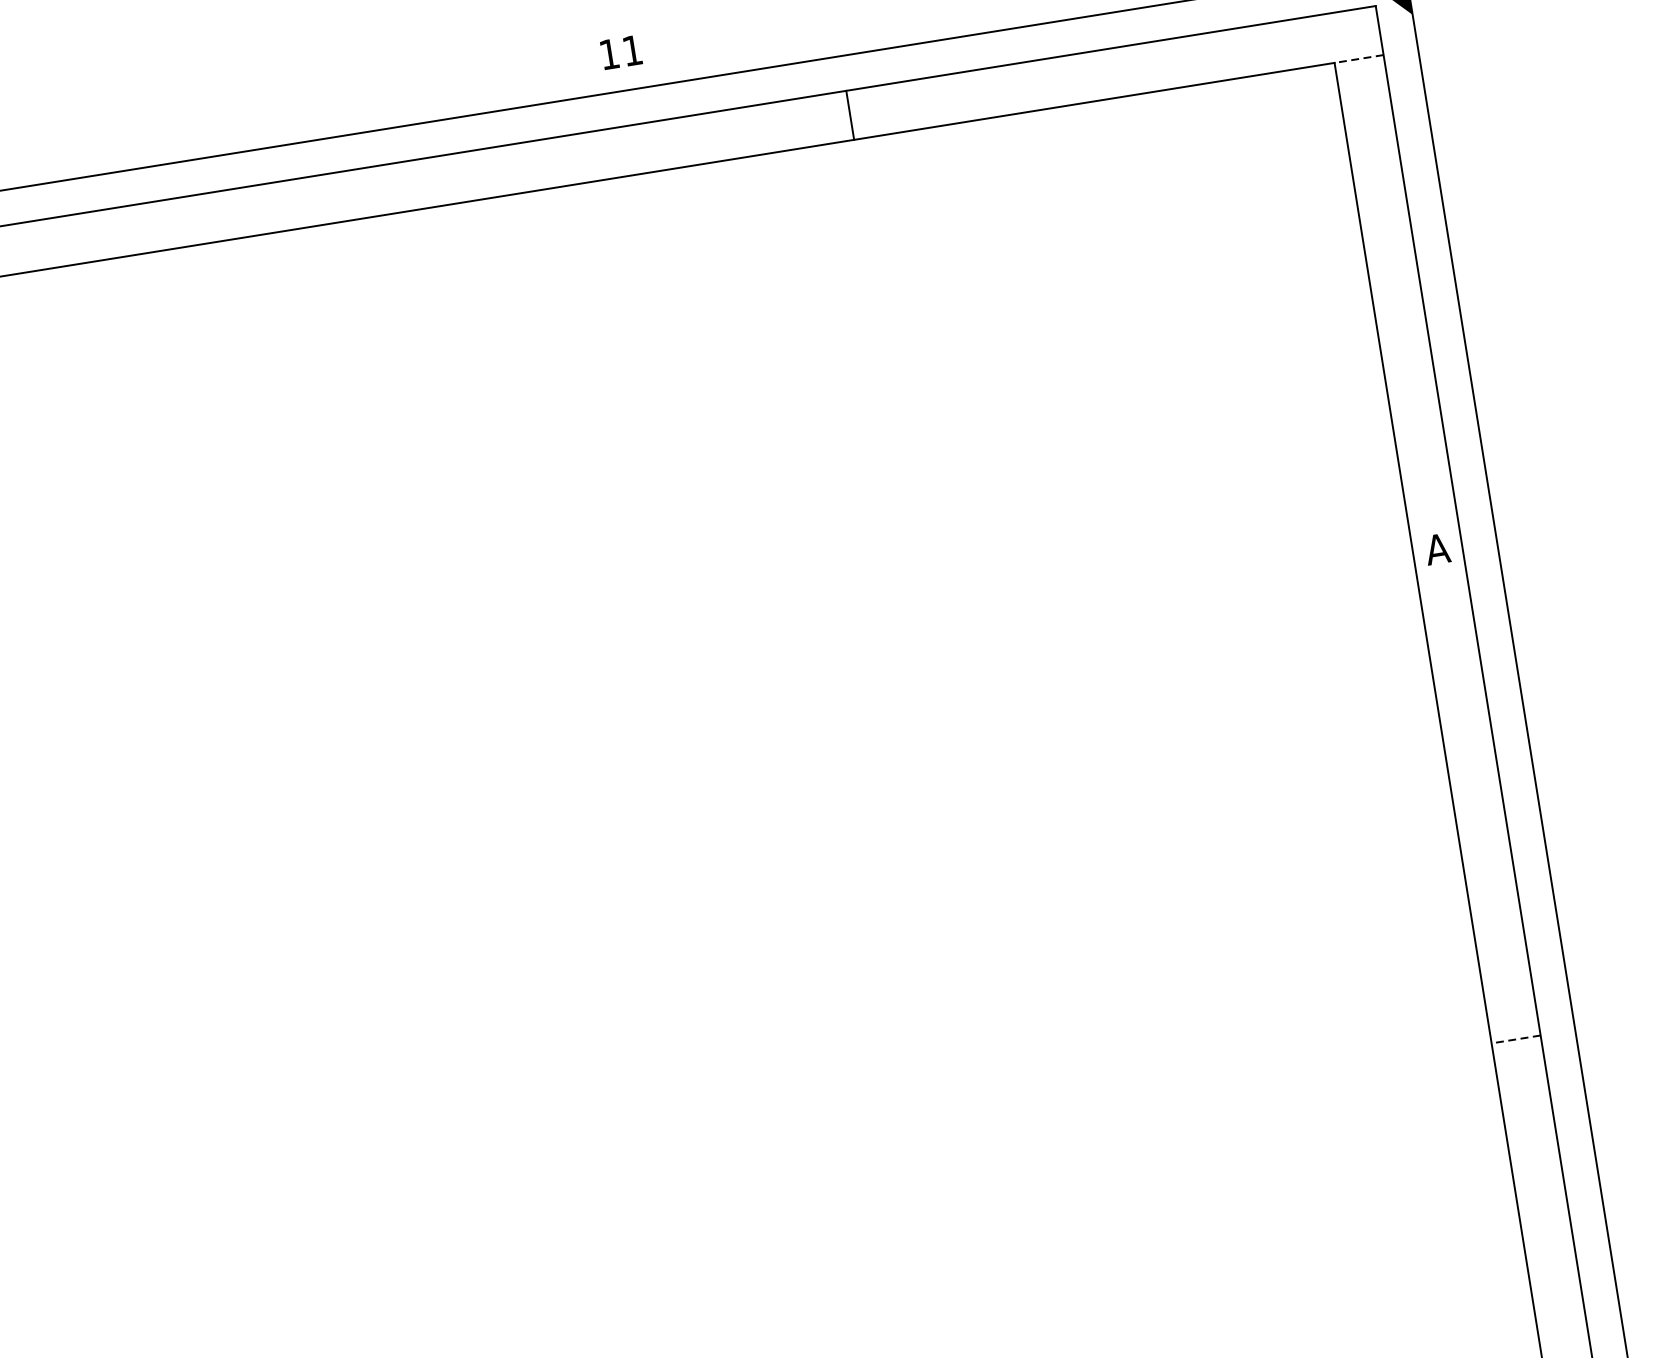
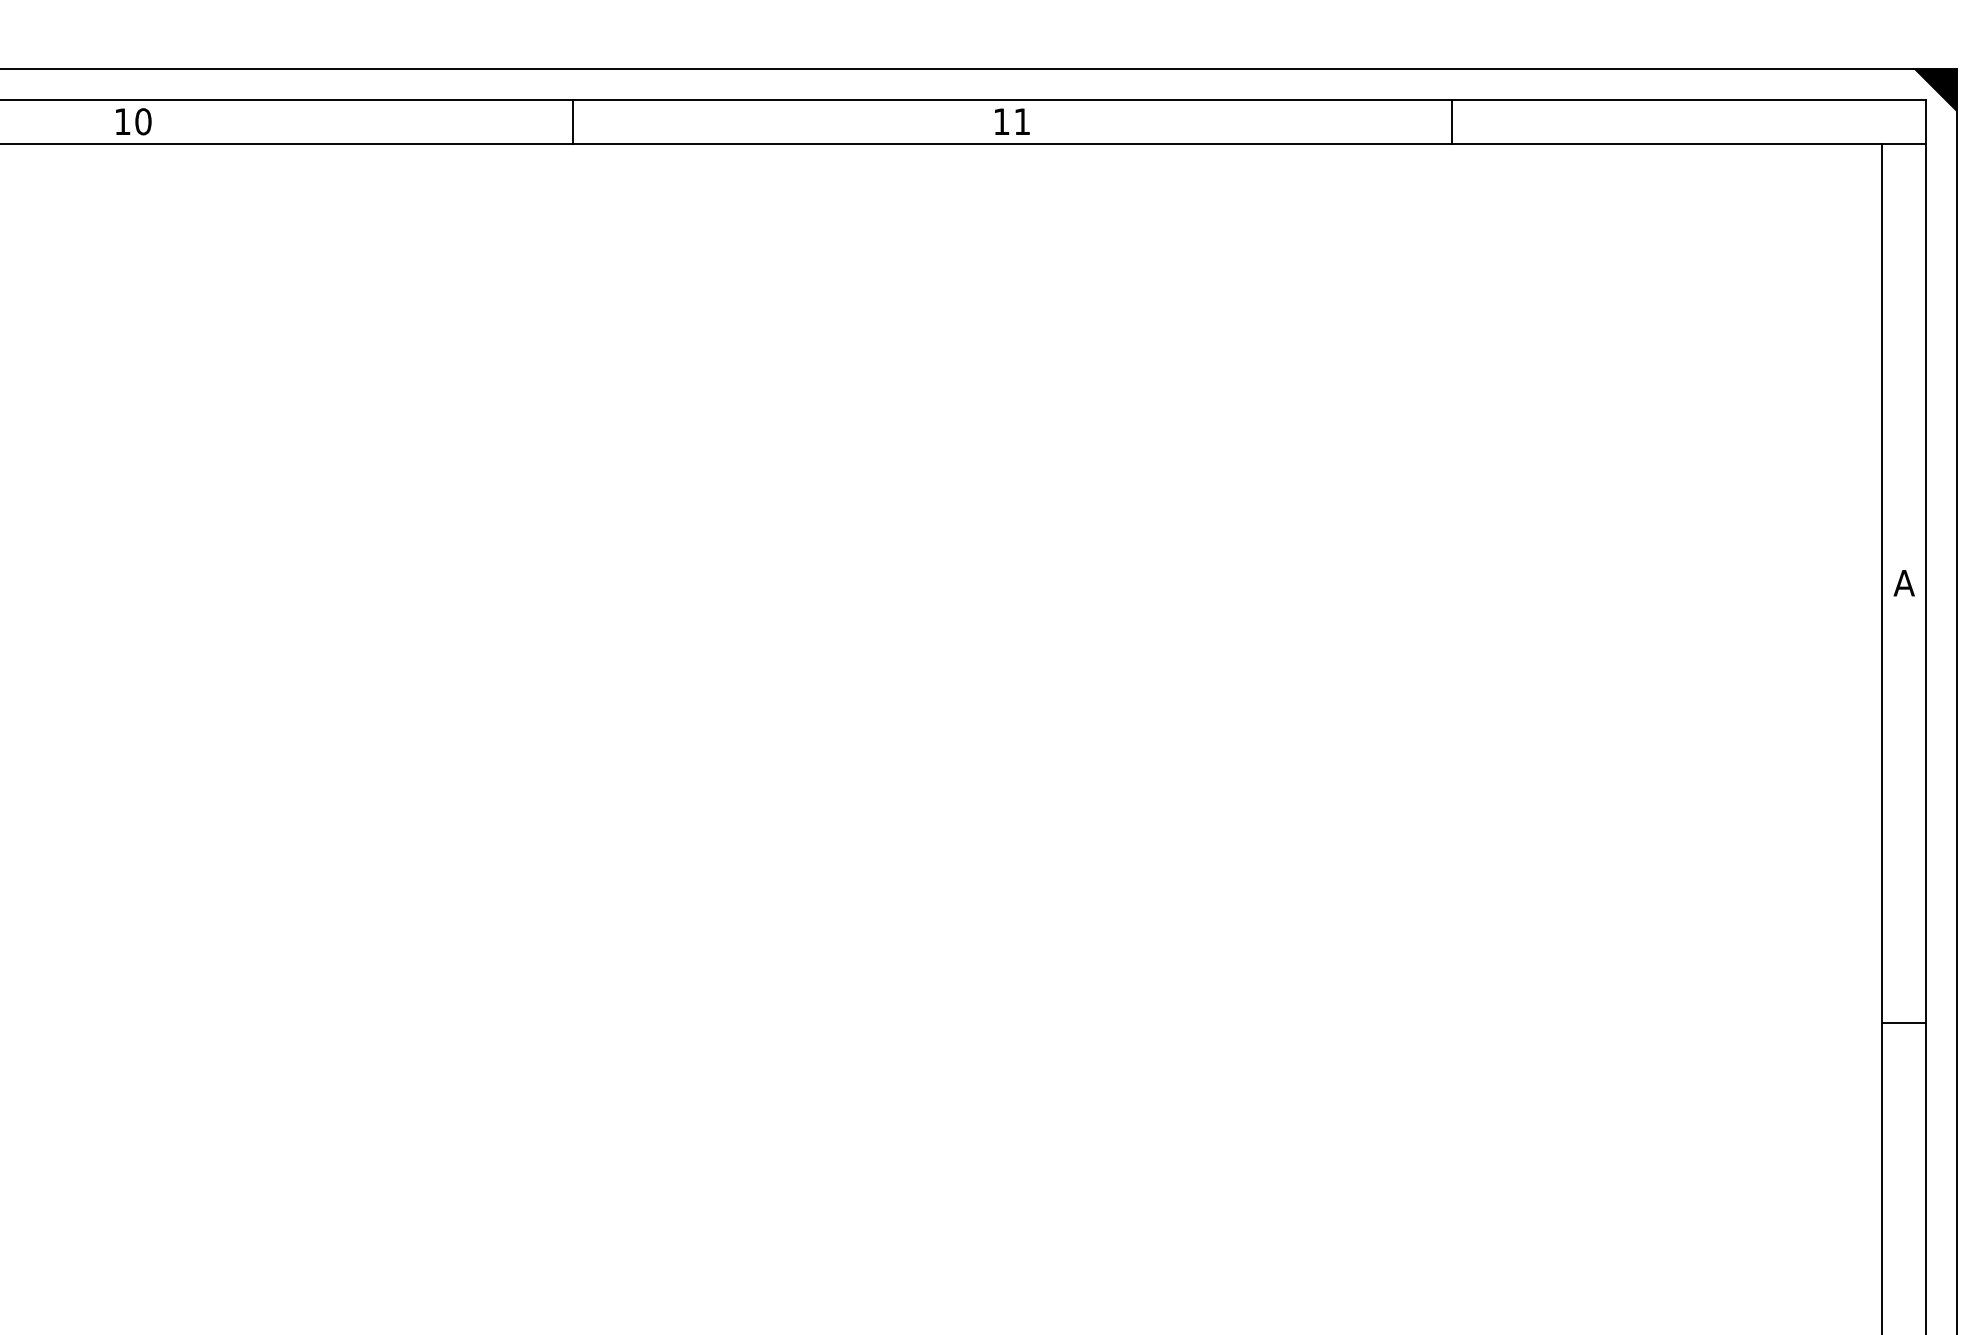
text: (621, 52) -> (1012, 121), moved
line: (1359, 58) -> (1904, 143), dashed -> solid
line: (1516, 1039) -> (1904, 1022), dashed -> solid

